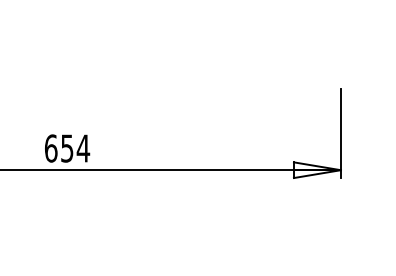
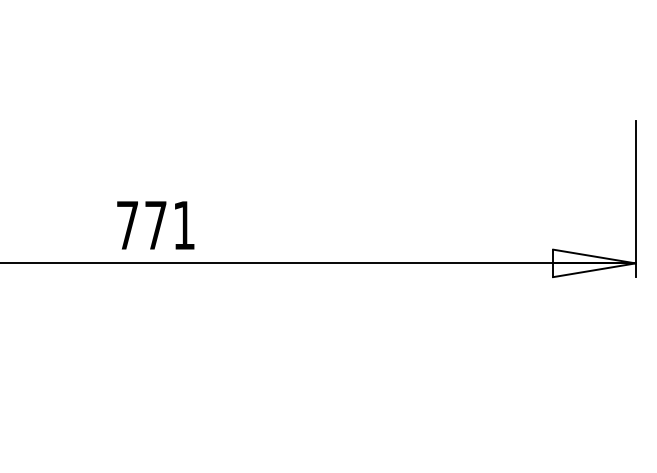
text: (67, 148) -> (156, 225), 654 -> 771

